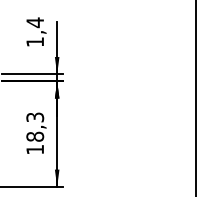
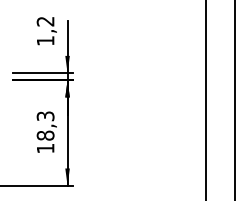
text: (35, 22) -> (45, 21), 1,4 -> 1,2

